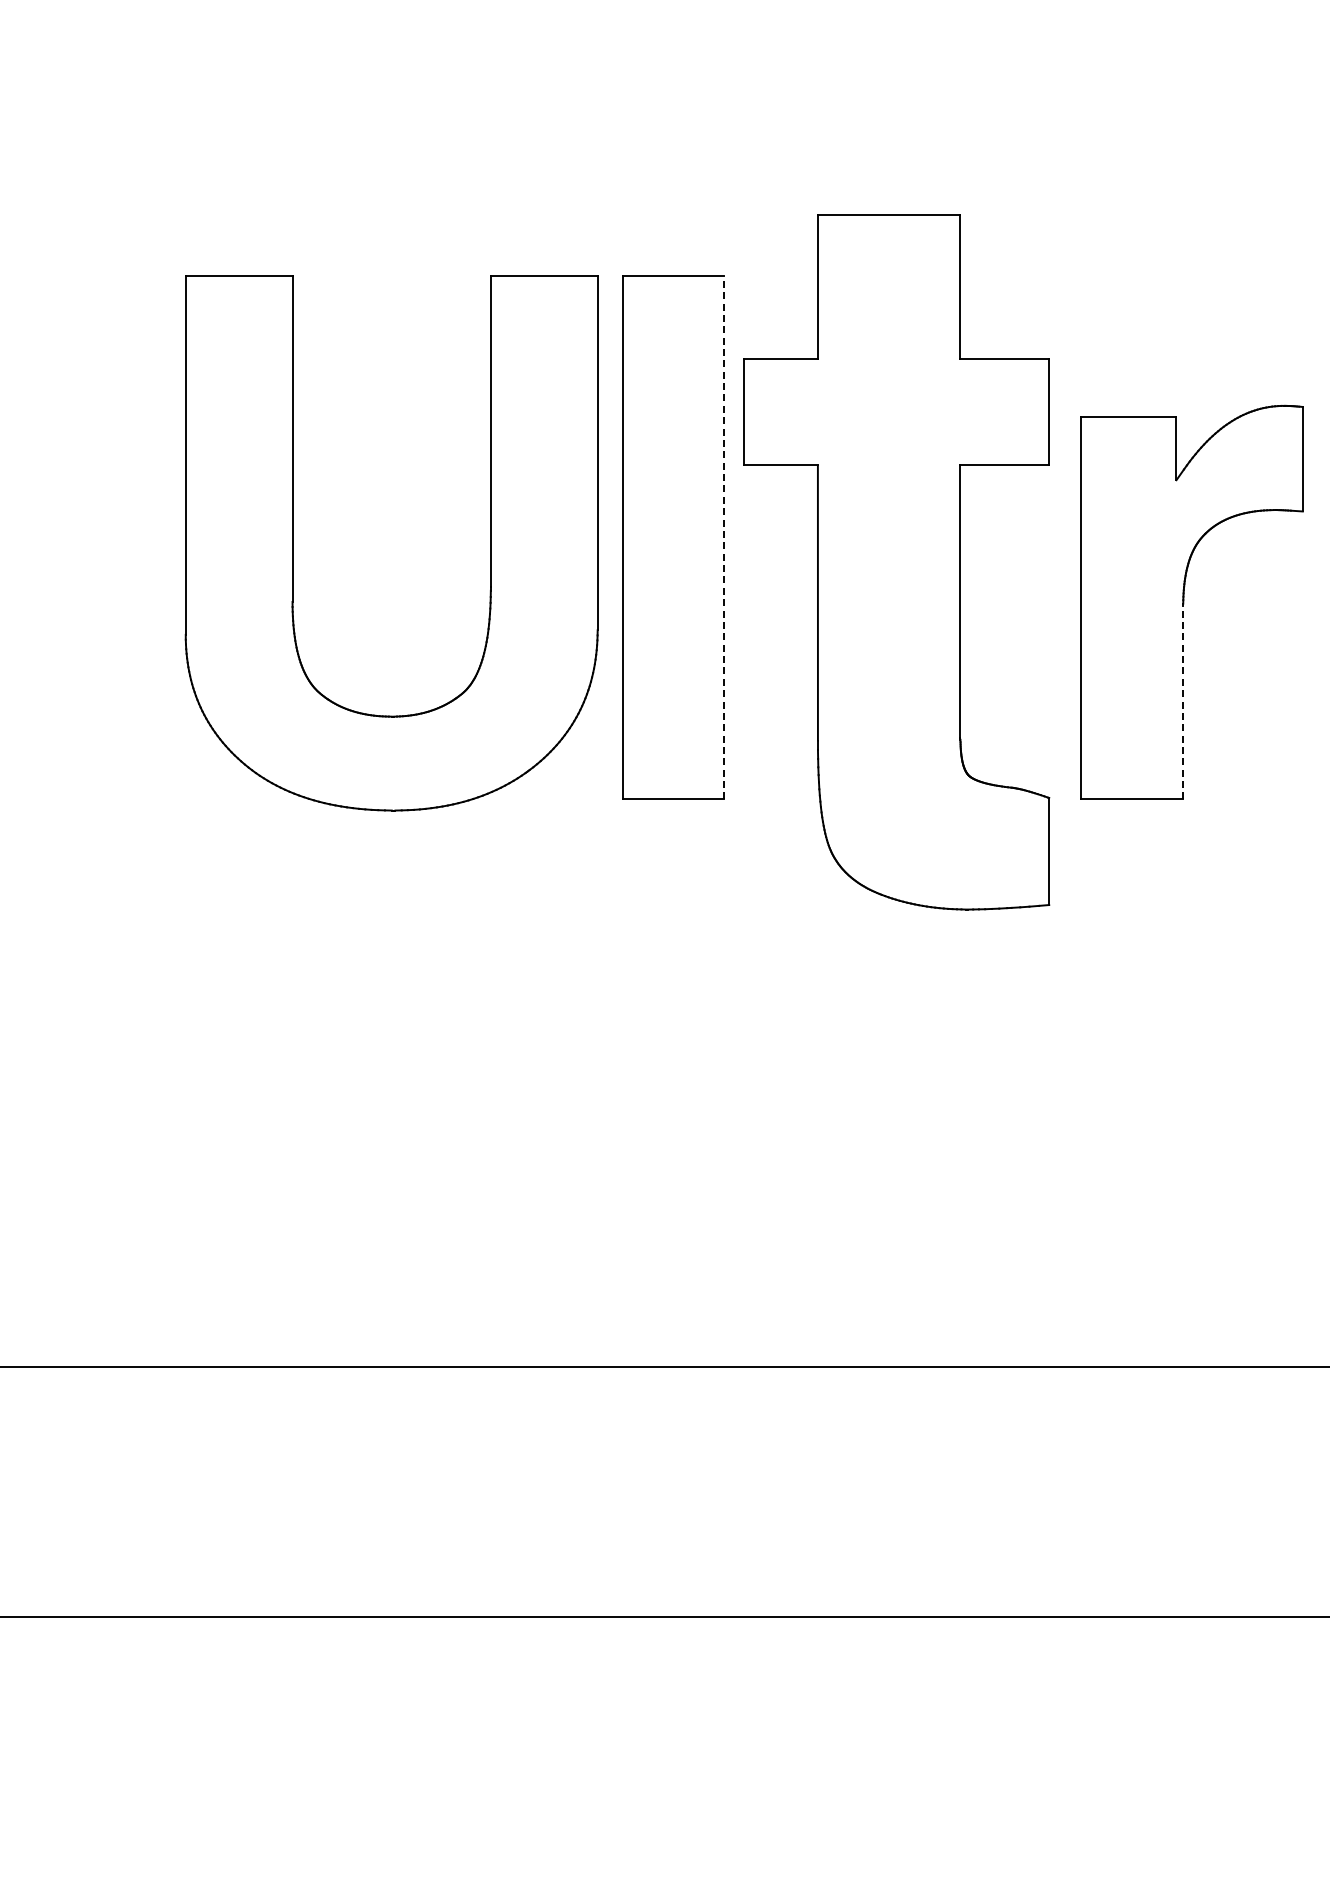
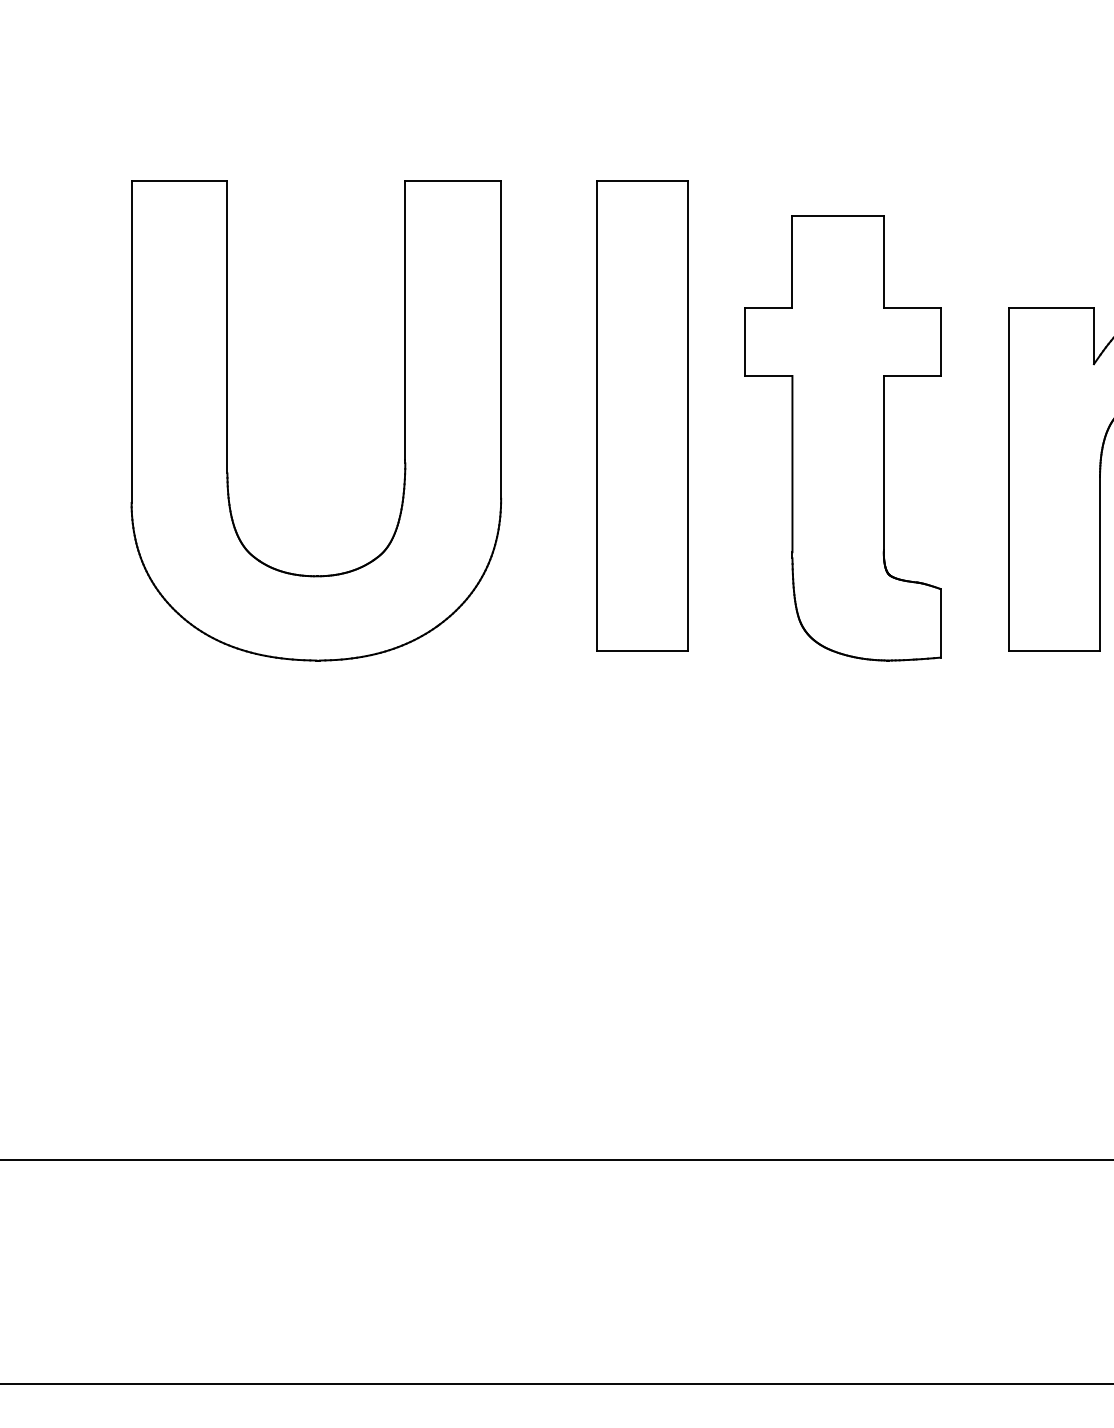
line: (724, 537) -> (688, 415), dashed -> solid
part: (293, 543) -> (228, 420), moved
part: (896, 562) -> (842, 438), size x0.71
line: (1183, 702) -> (1100, 563), dashed -> solid

